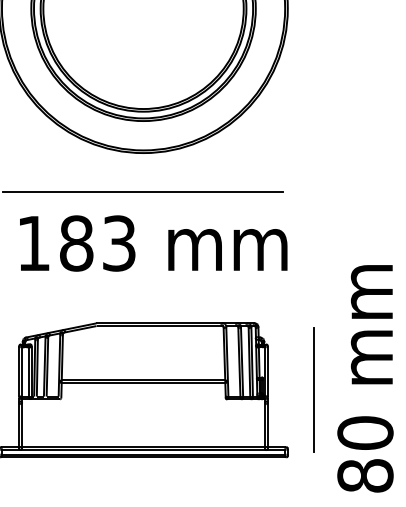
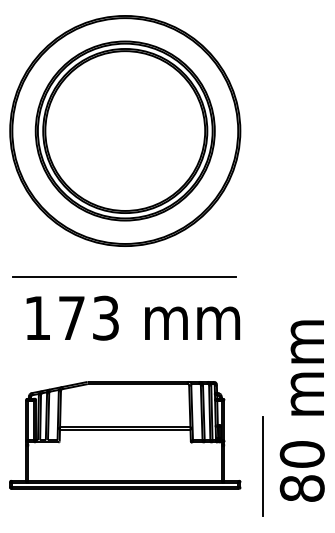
text: (76, 242) -> (71, 317), 183 -> 173
text: (364, 377) -> (301, 410), moved
line: (313, 390) -> (262, 466), moved

